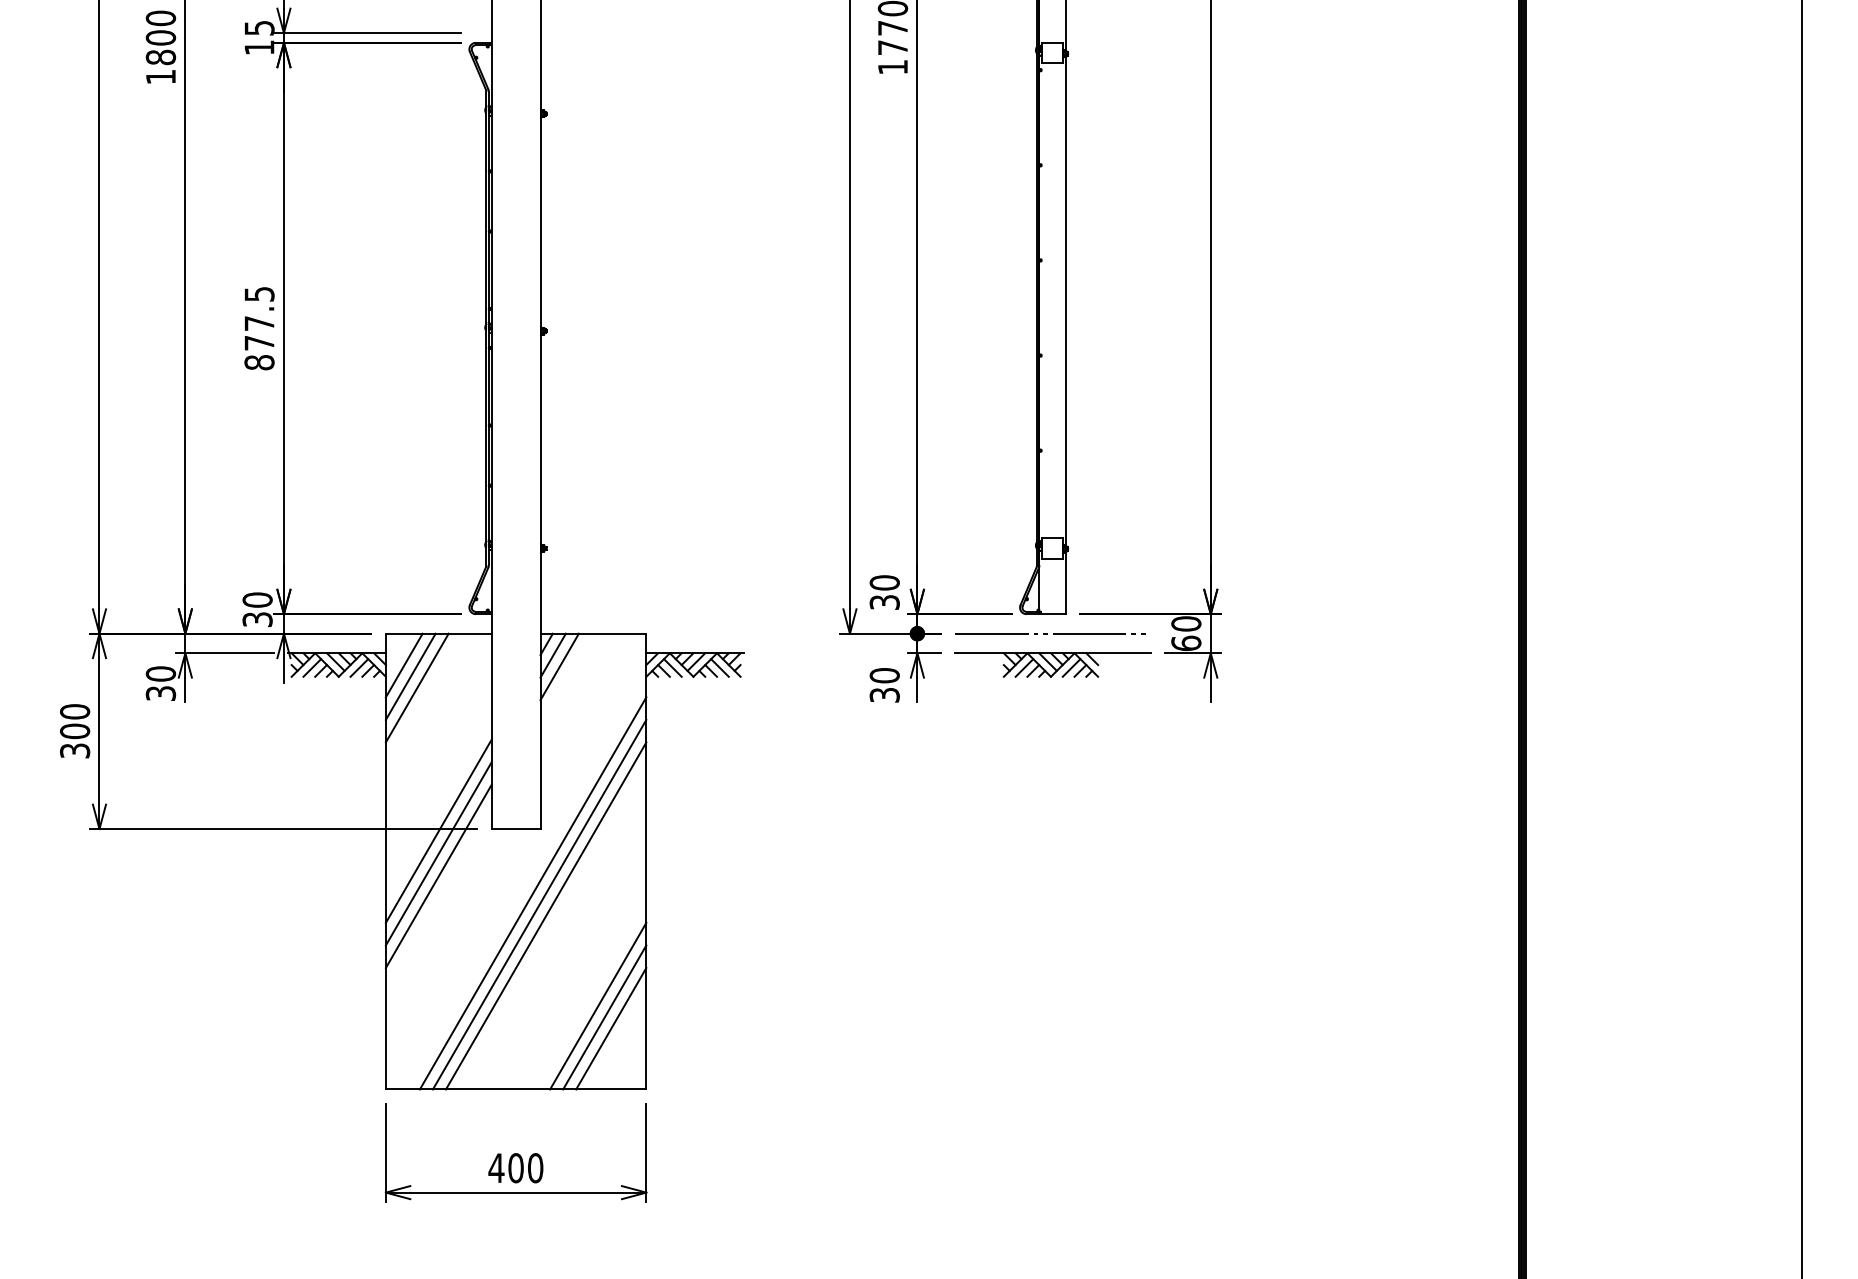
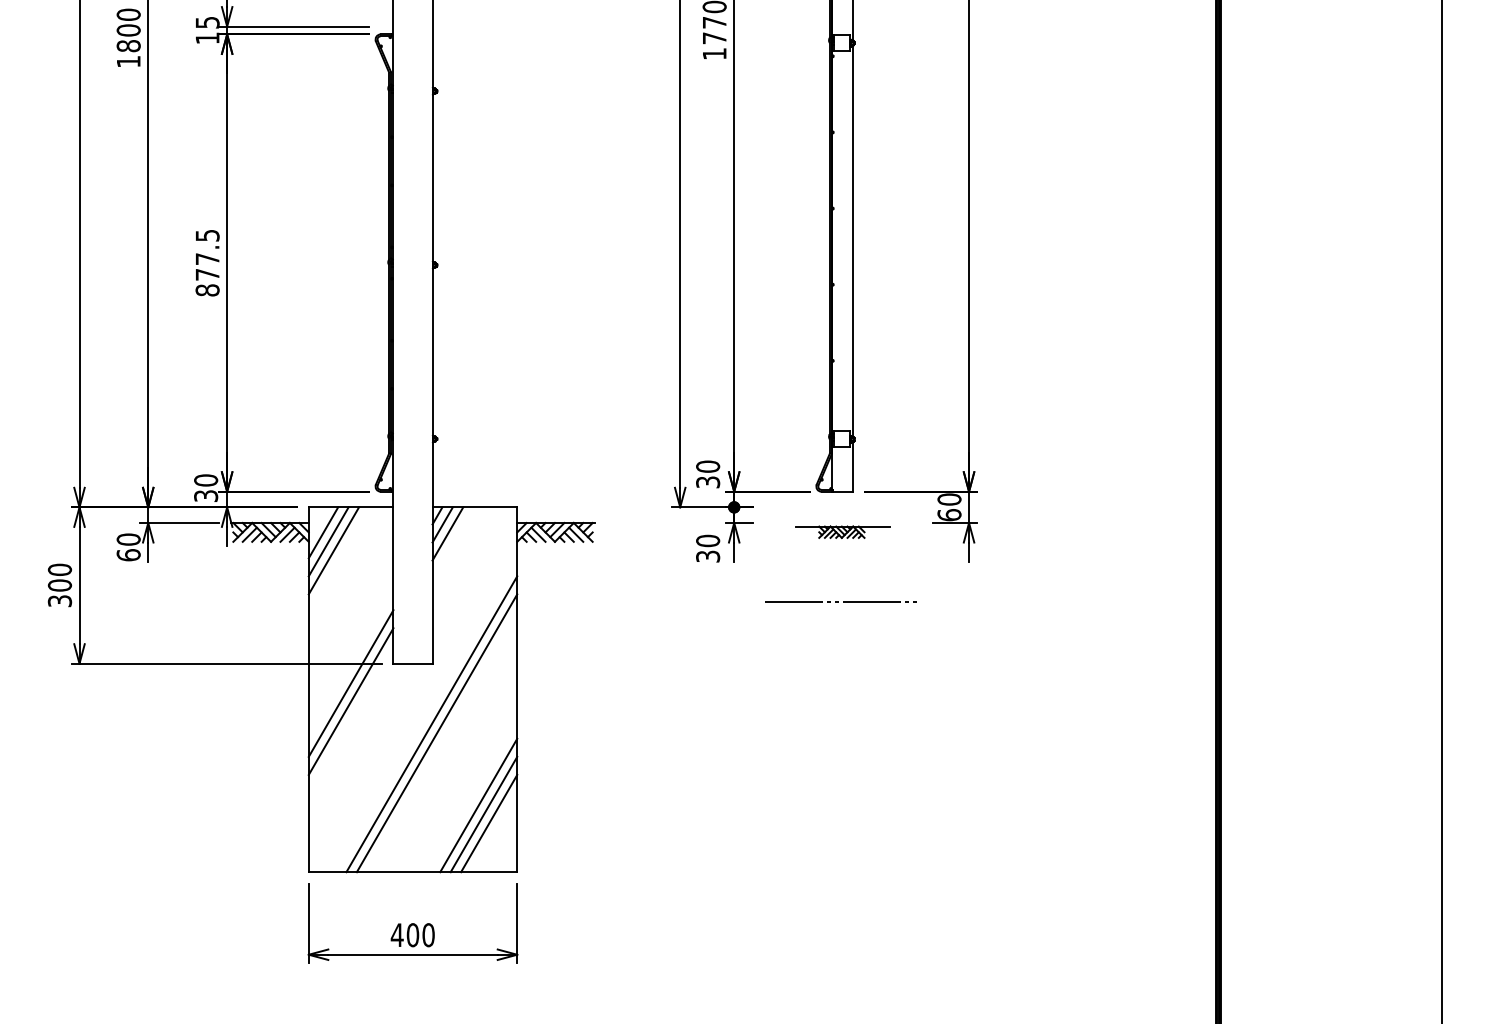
line: (1047, 632) -> (838, 601), moved
part: (1052, 663) -> (842, 531), size x0.6
text: (160, 693) -> (128, 555), 30 -> 60
line: (438, 831) -> (350, 665), removed
line: (532, 893) -> (426, 715), removed

